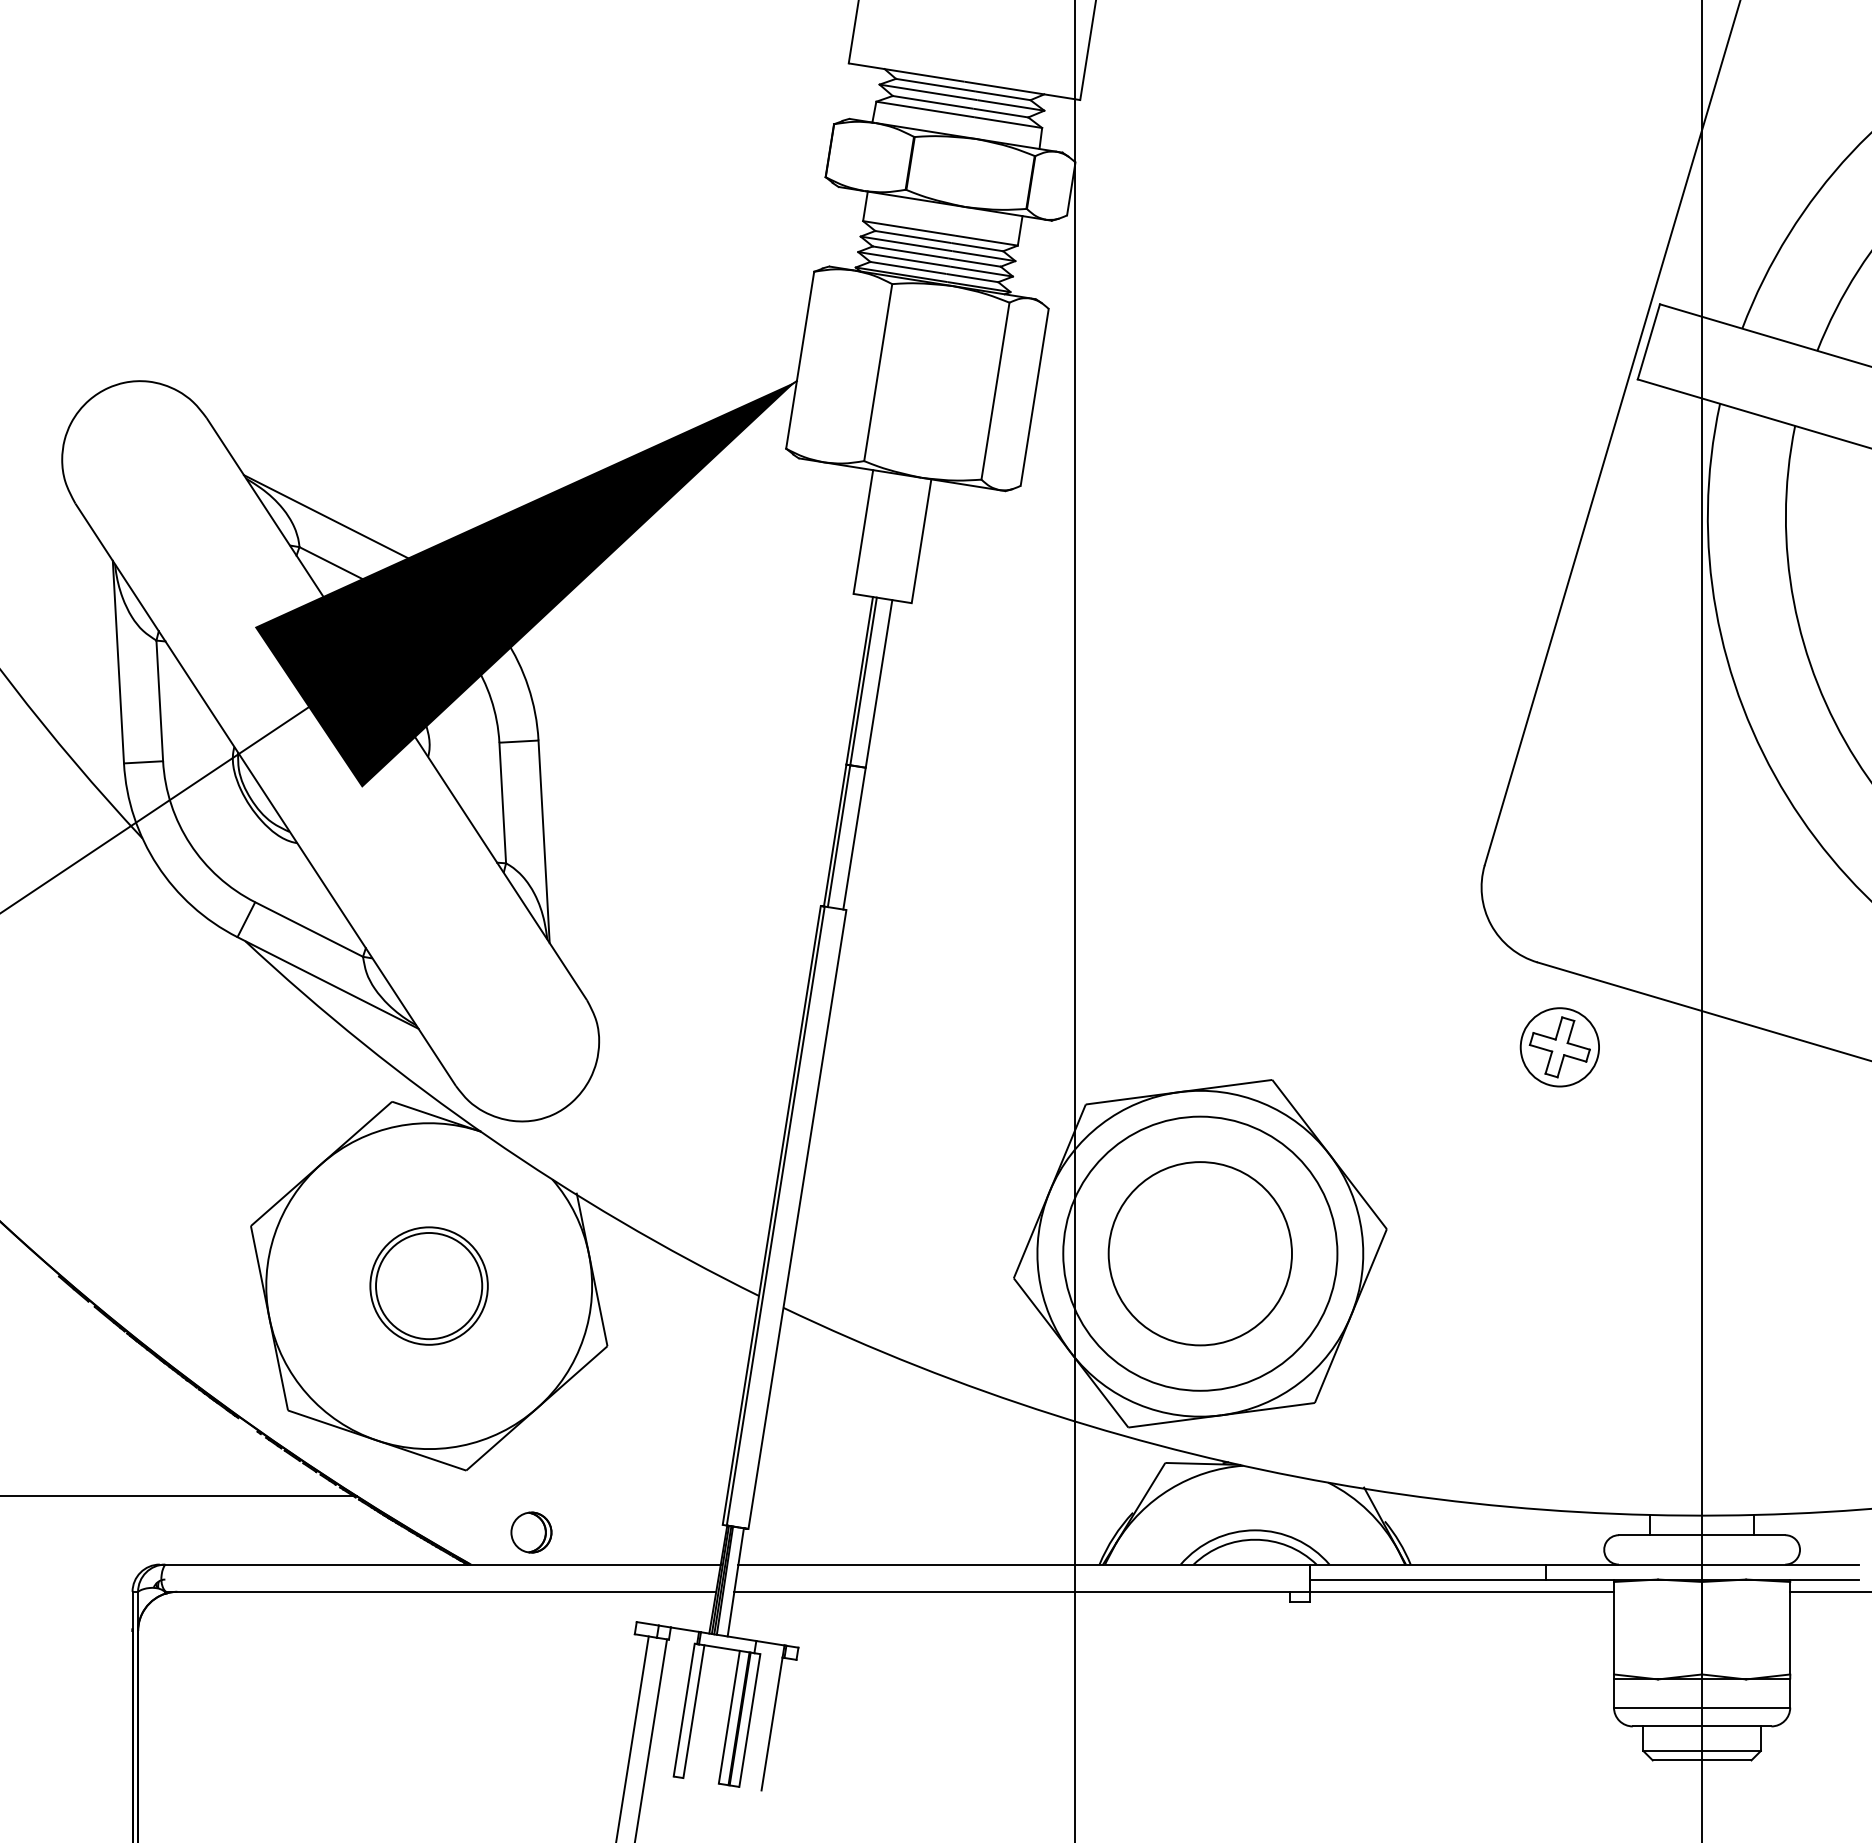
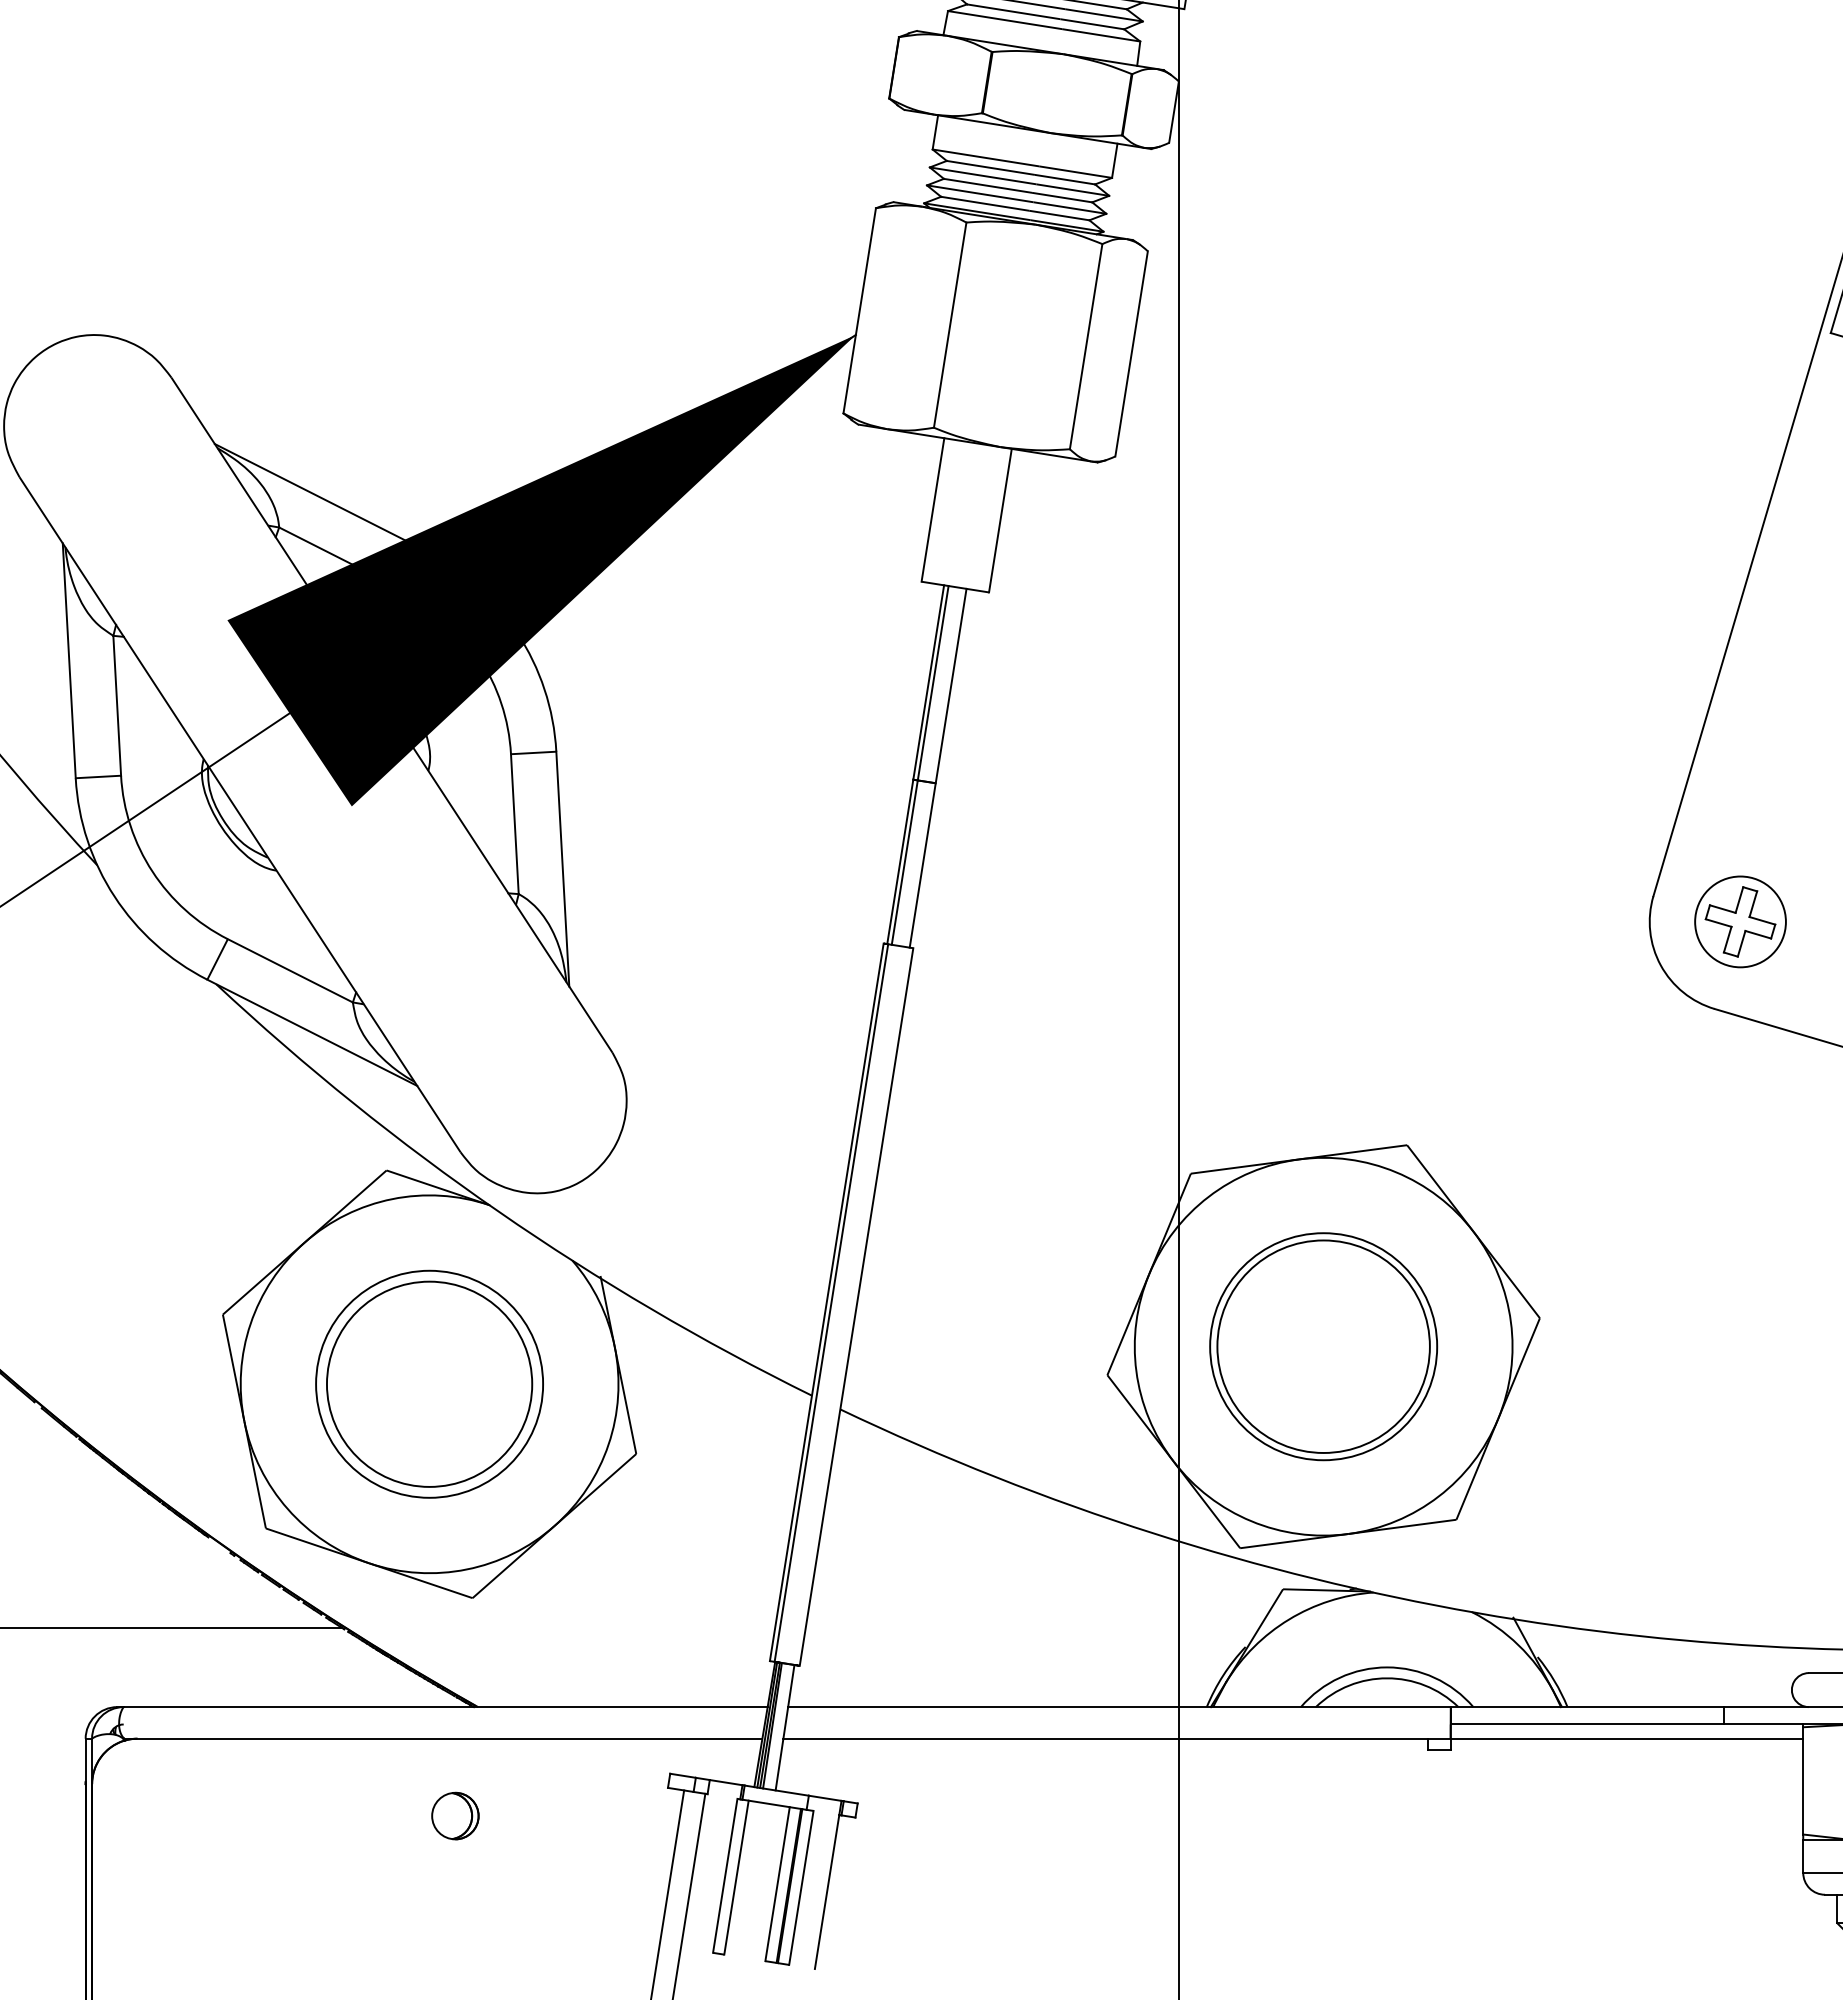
part: (1559, 1047) -> (1740, 922), moved
circle: (1200, 1253) -> (1323, 1346), size x0.71
part: (428, 1285) -> (428, 1383), size x1.67
part: (531, 1532) -> (455, 1815), moved

